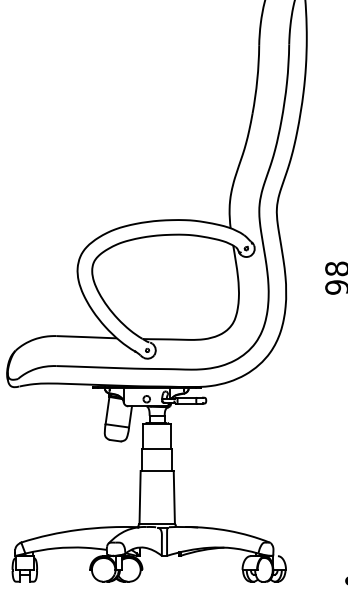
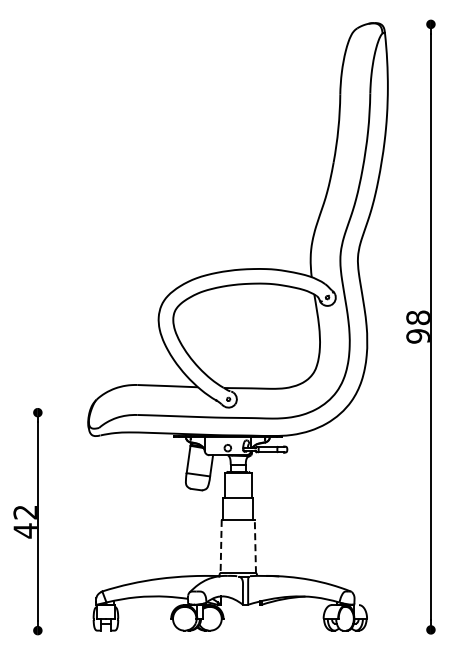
line: (140, 497) -> (221, 546), solid -> dashed
line: (174, 497) -> (255, 546), solid -> dashed

